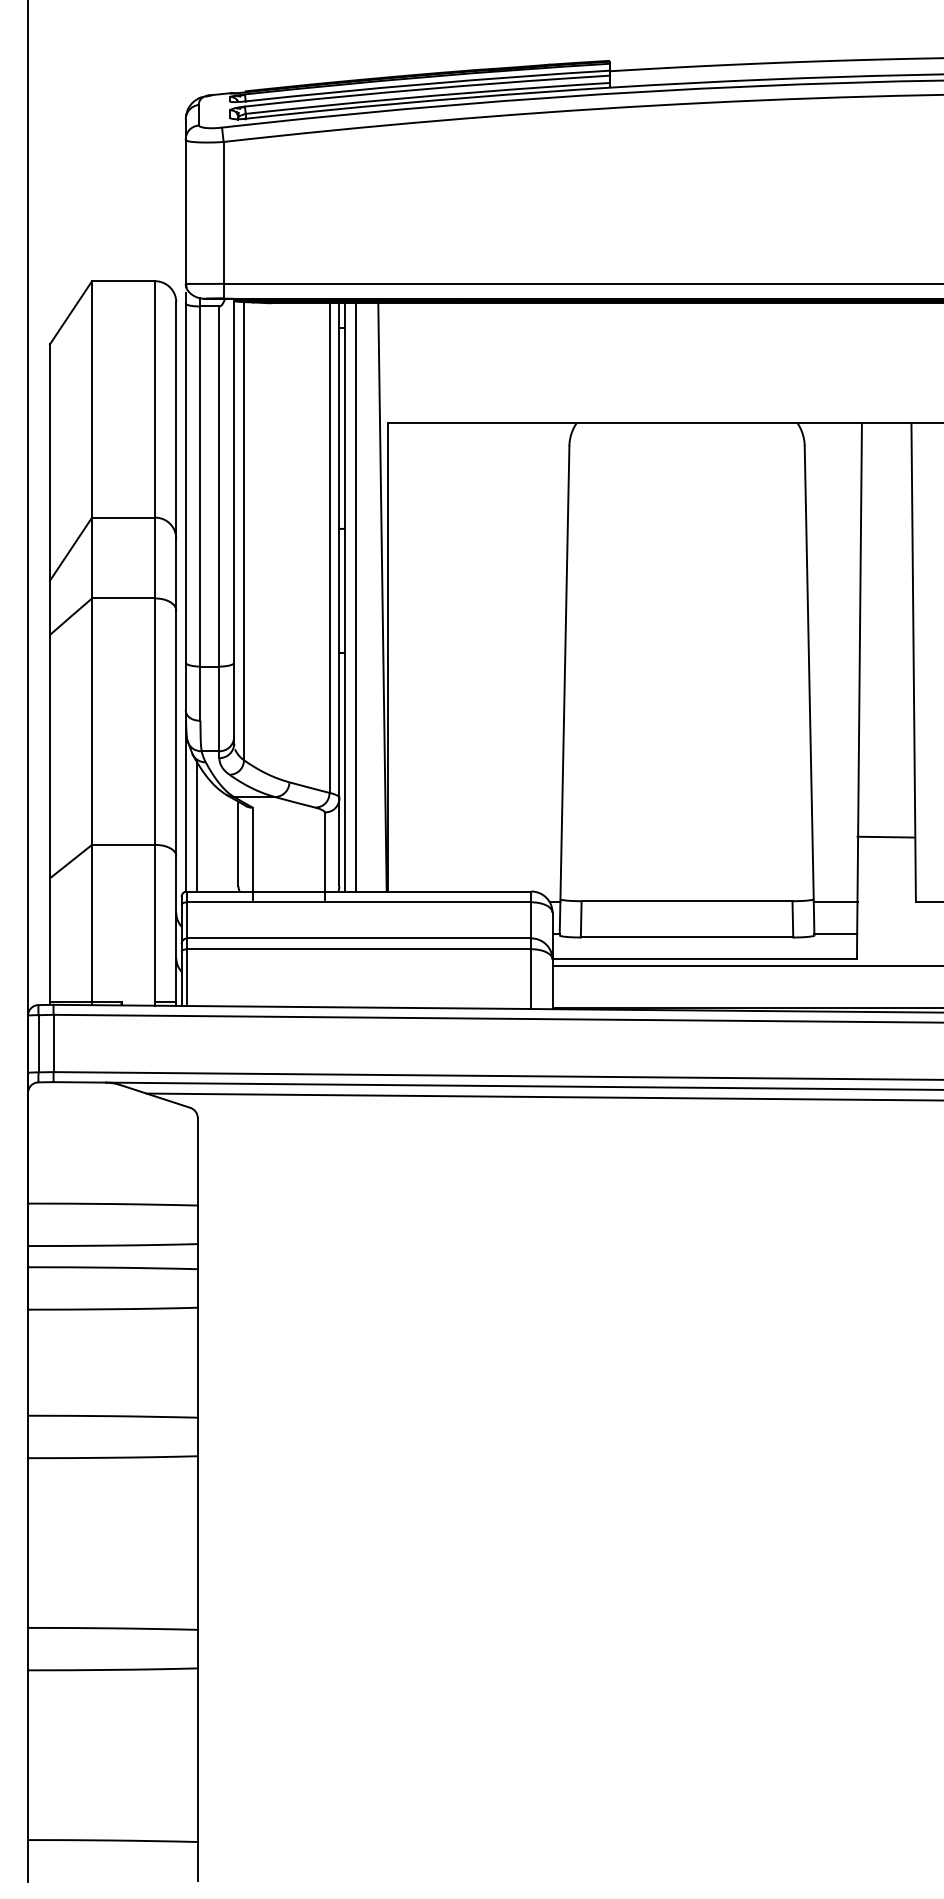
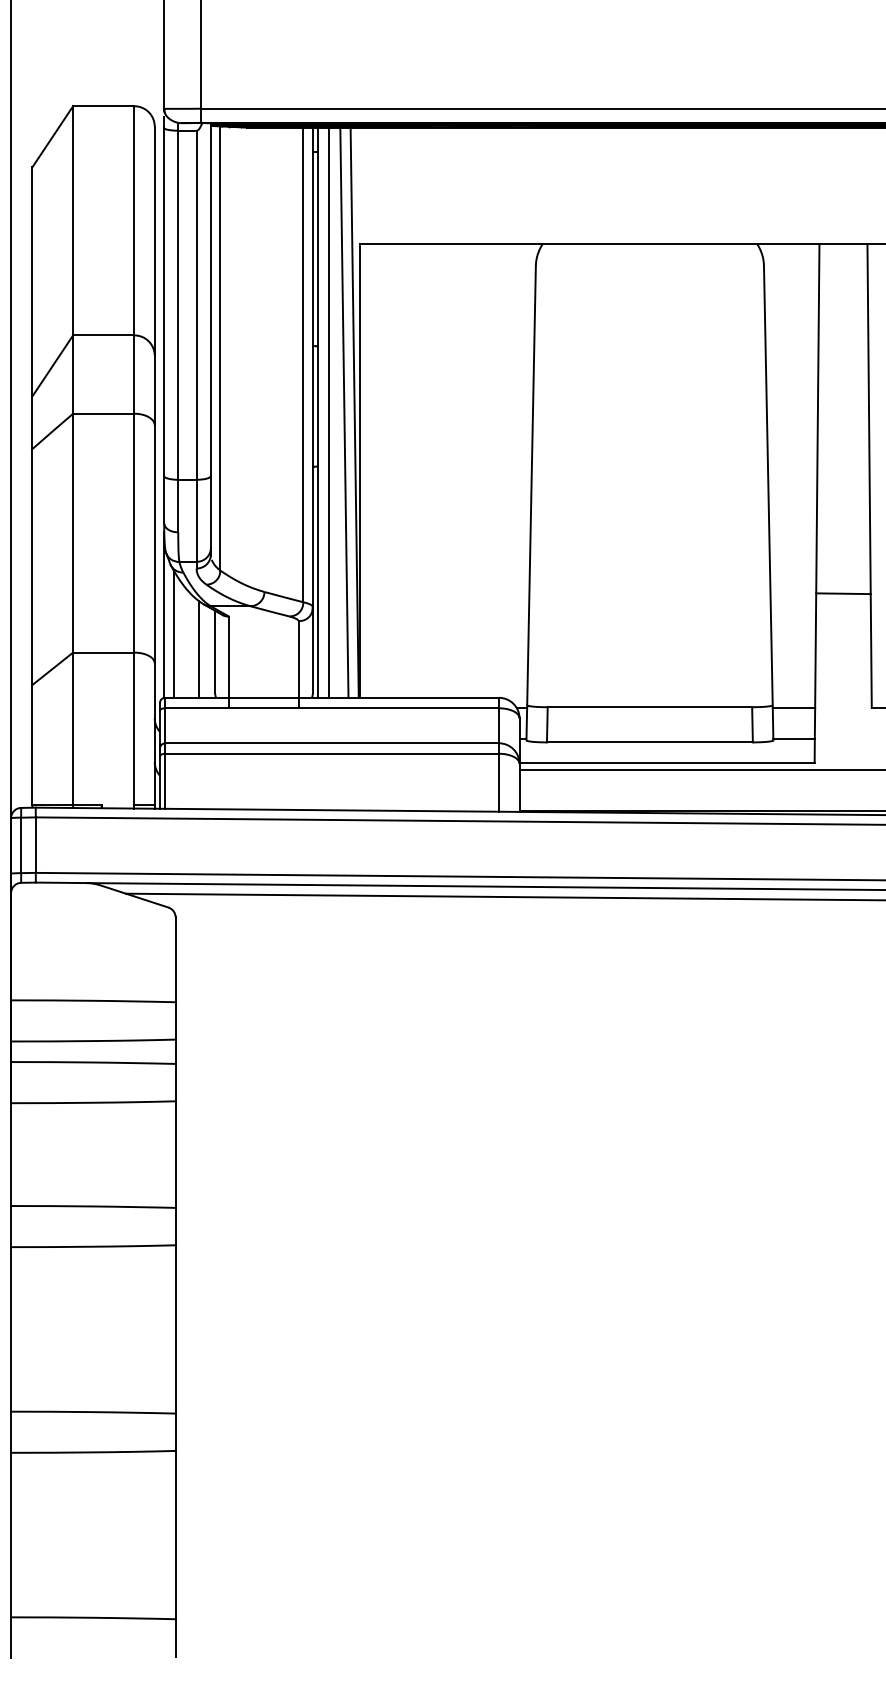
line: (371, 597) -> (344, 412), added
line: (885, 836) -> (843, 593), moved
line: (221, 841) -> (198, 649), added

